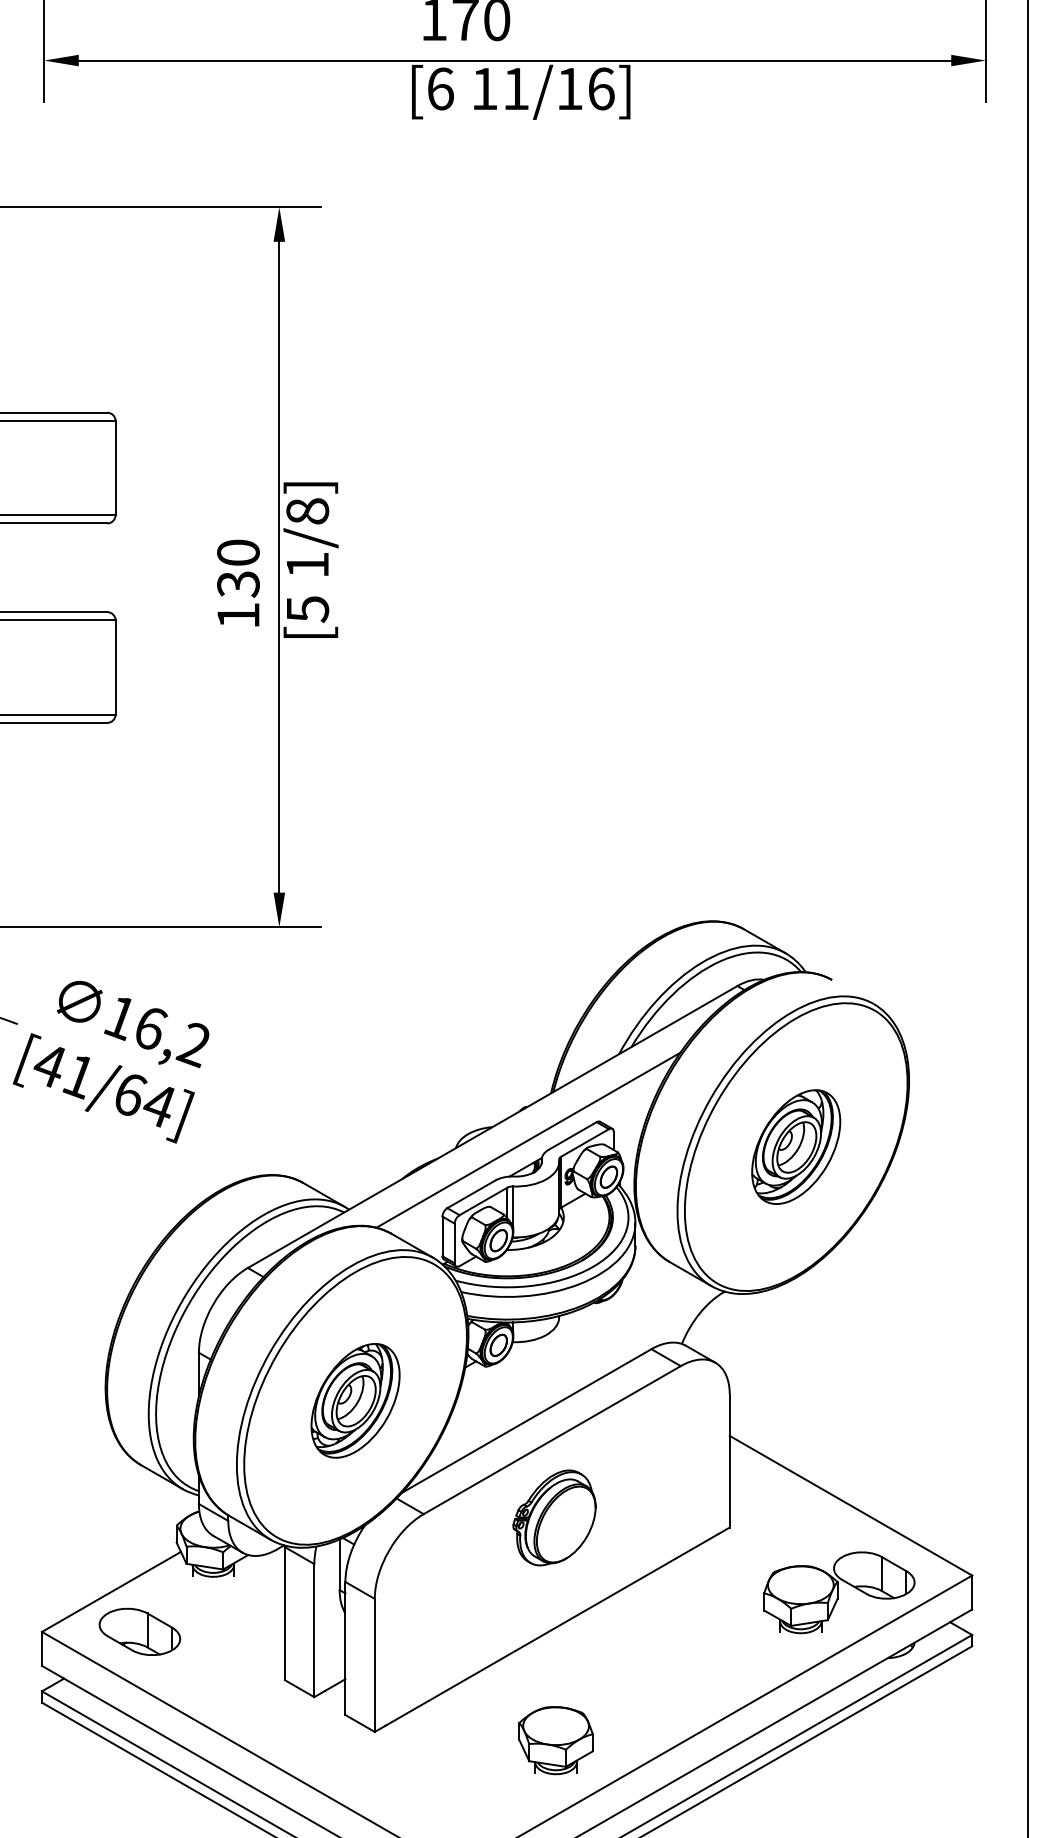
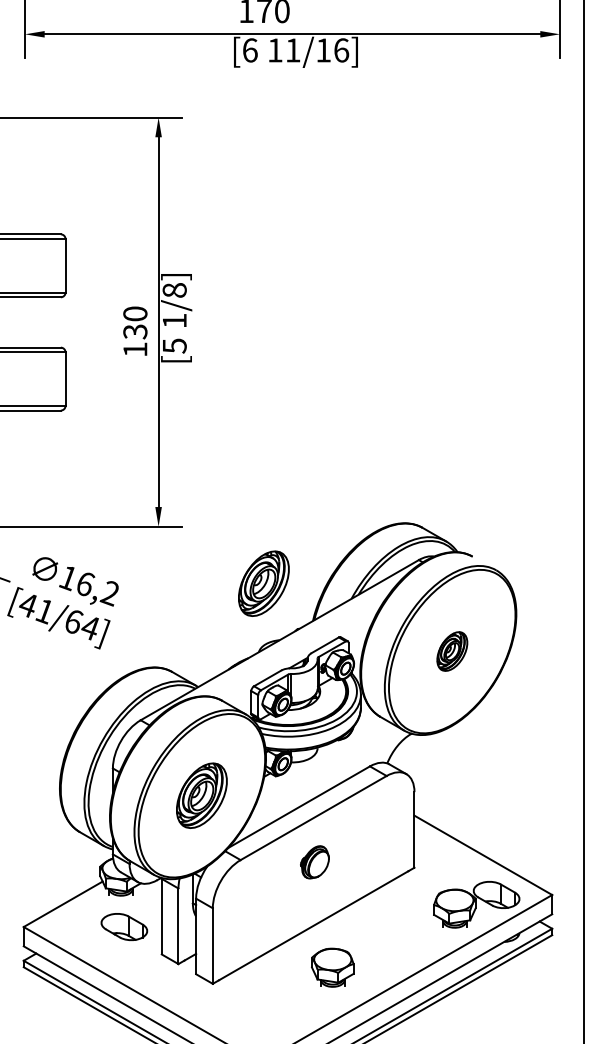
part: (463, 1027) -> (263, 583), added
line: (527, 1139) -> (299, 647), removed
part: (796, 1146) -> (452, 651), size x0.6
part: (553, 1518) -> (314, 862), size x0.6
part: (140, 1631) -> (124, 926), moved
part: (555, 1740) -> (332, 967), moved

